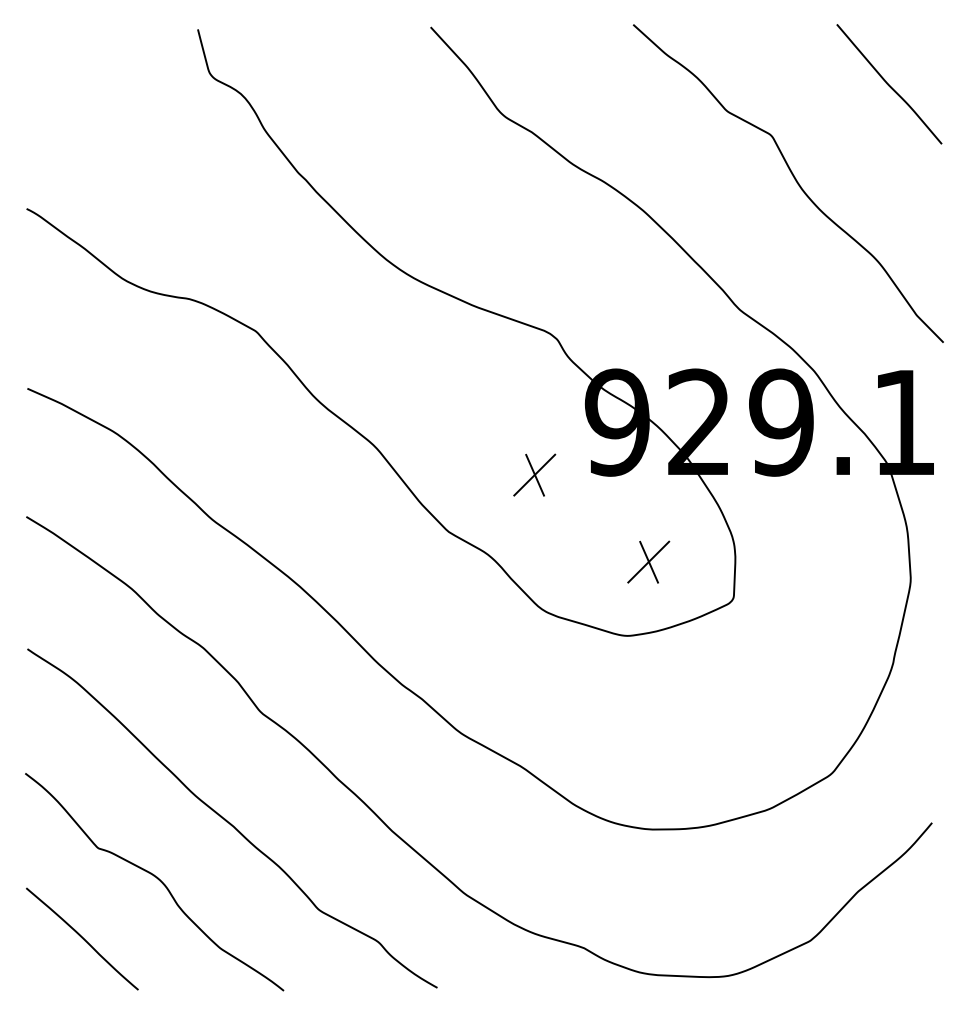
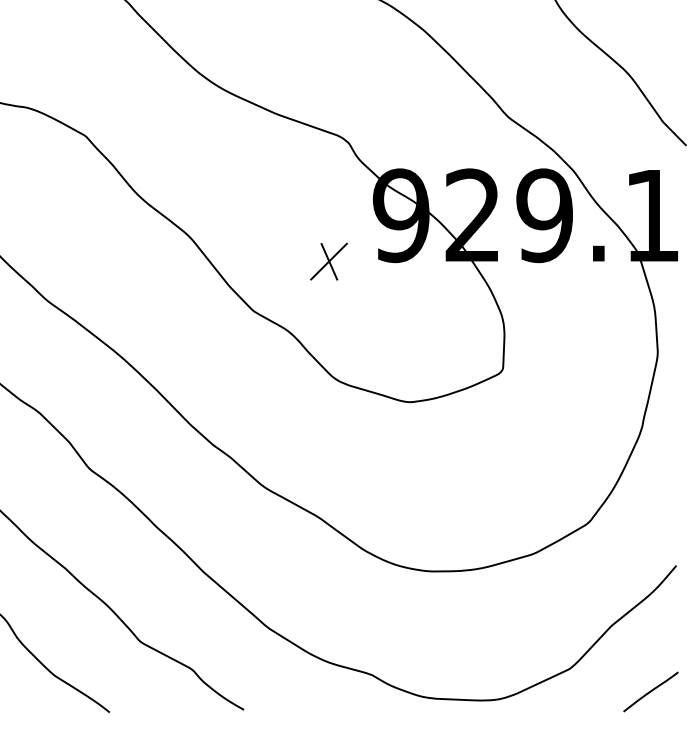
part: (648, 561) -> (428, 337), removed
curve: (902, 967) -> (650, 692), added

